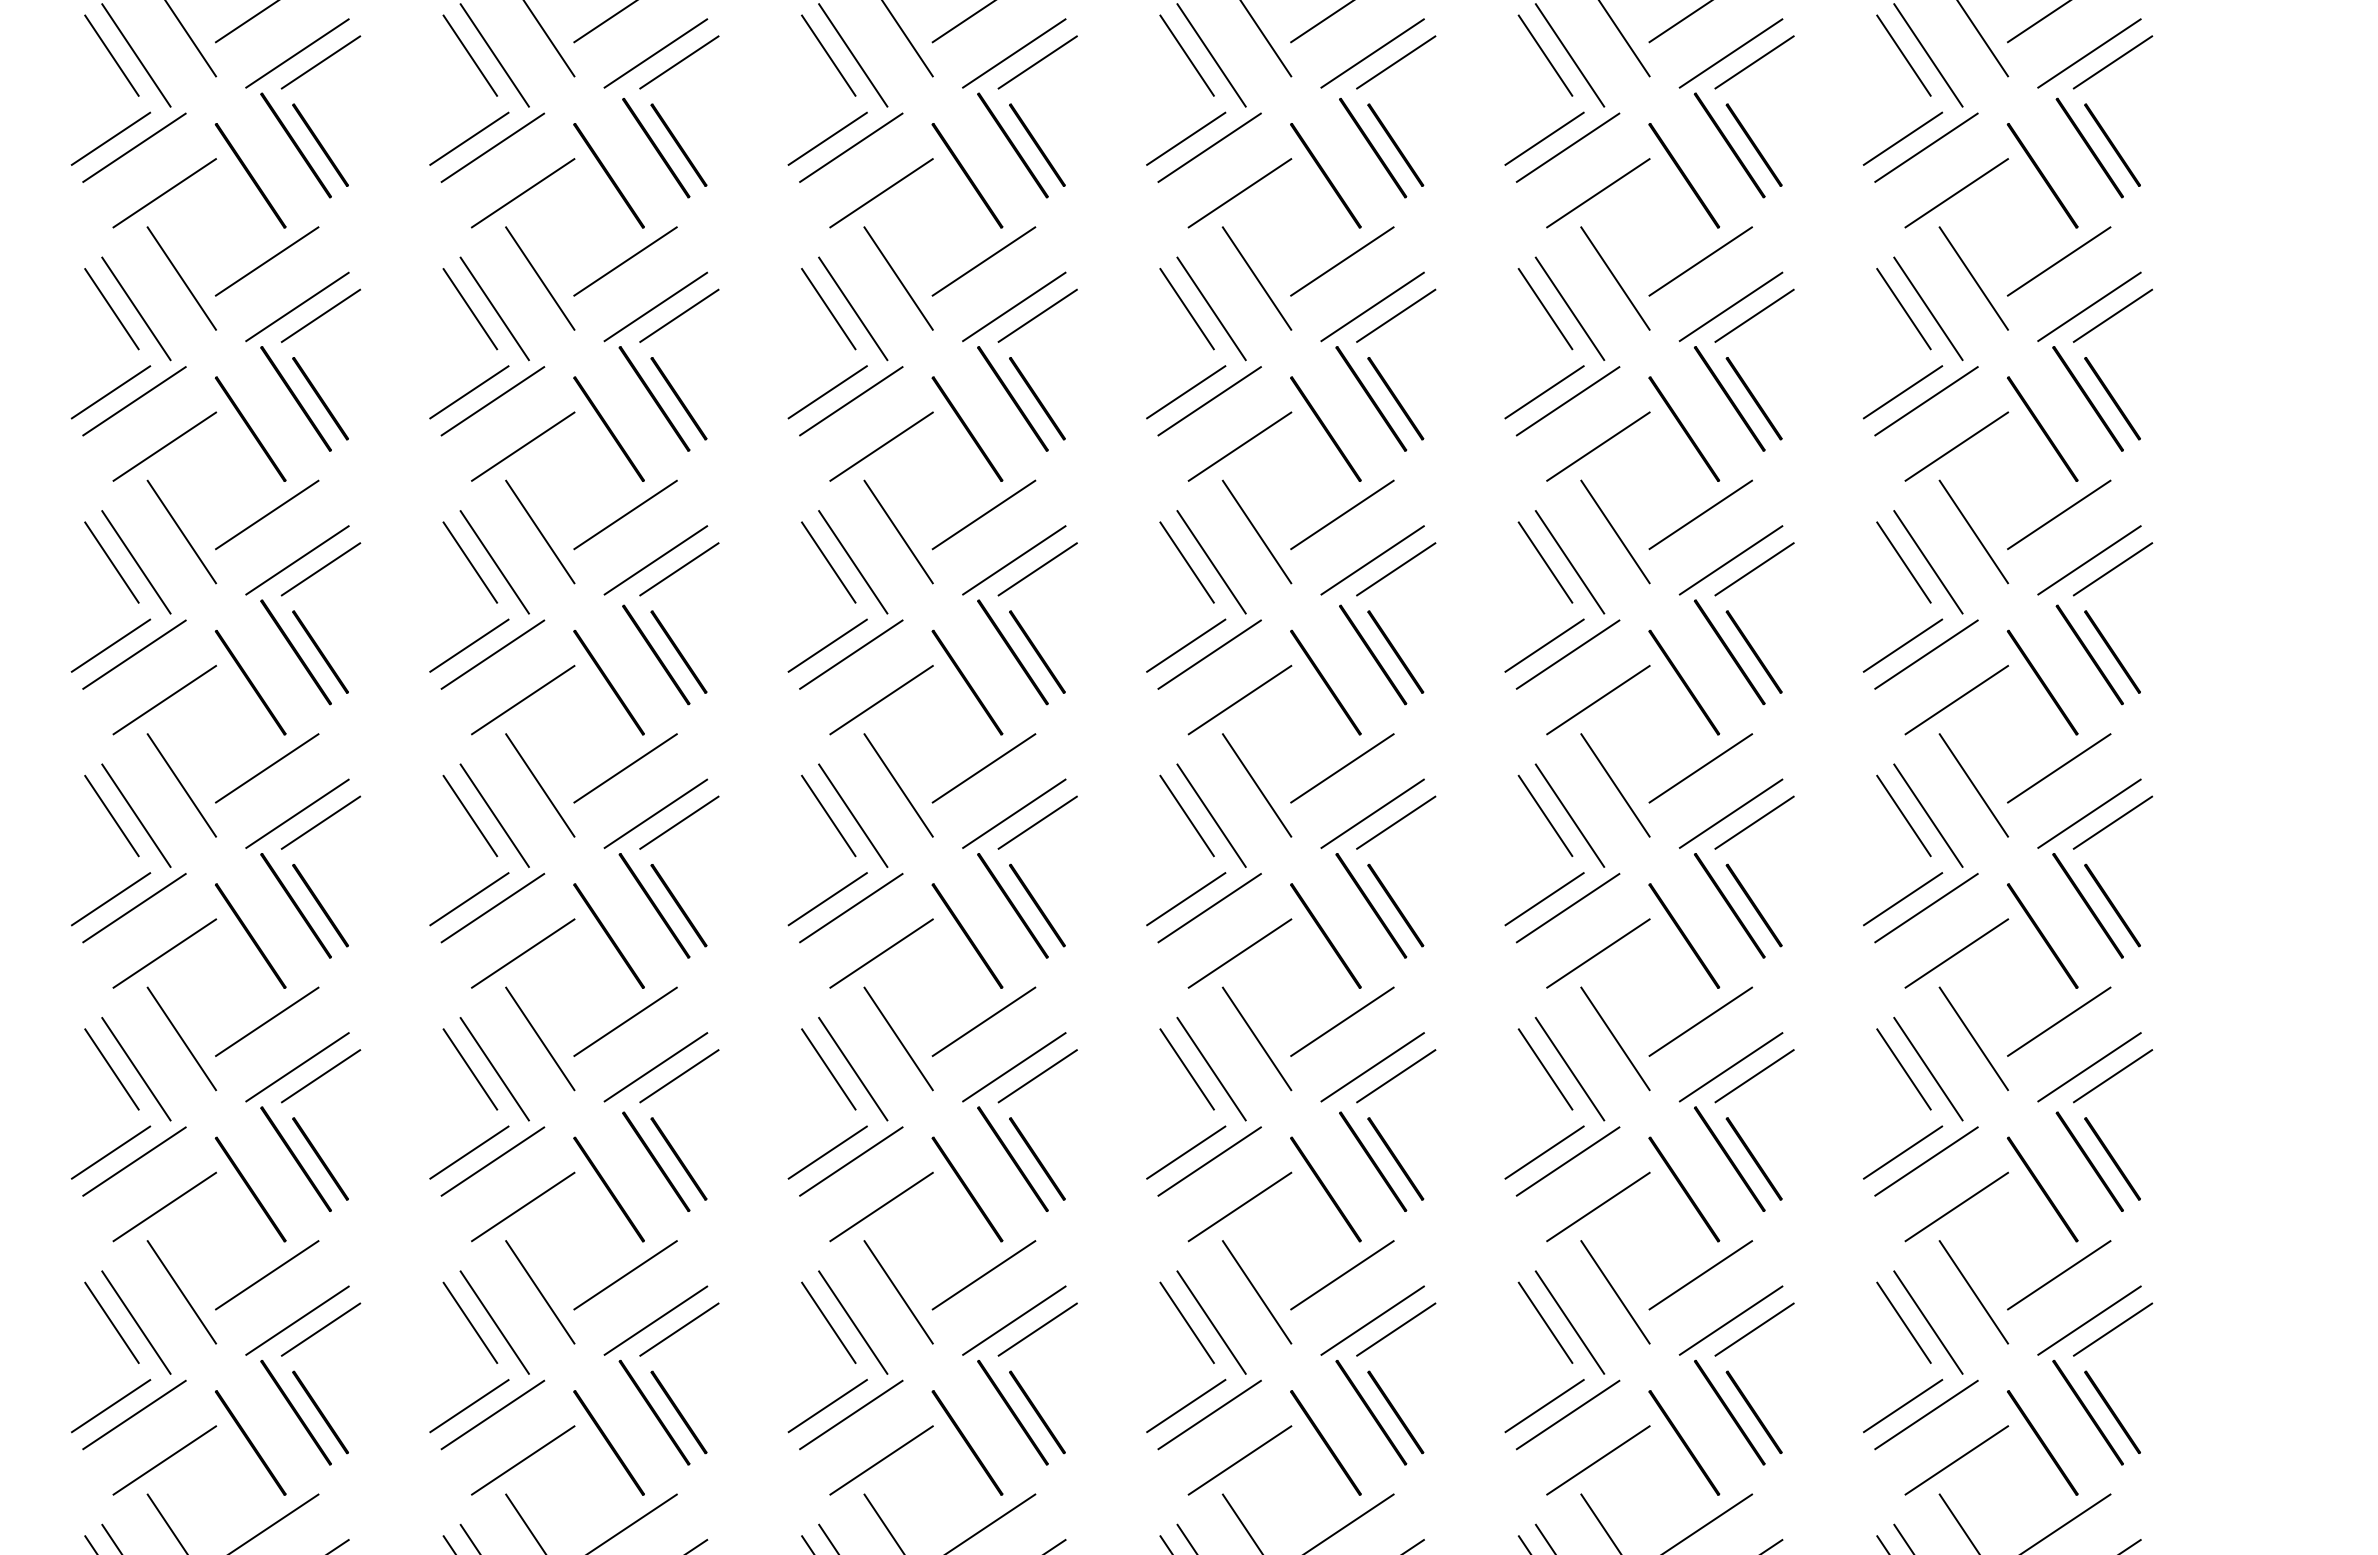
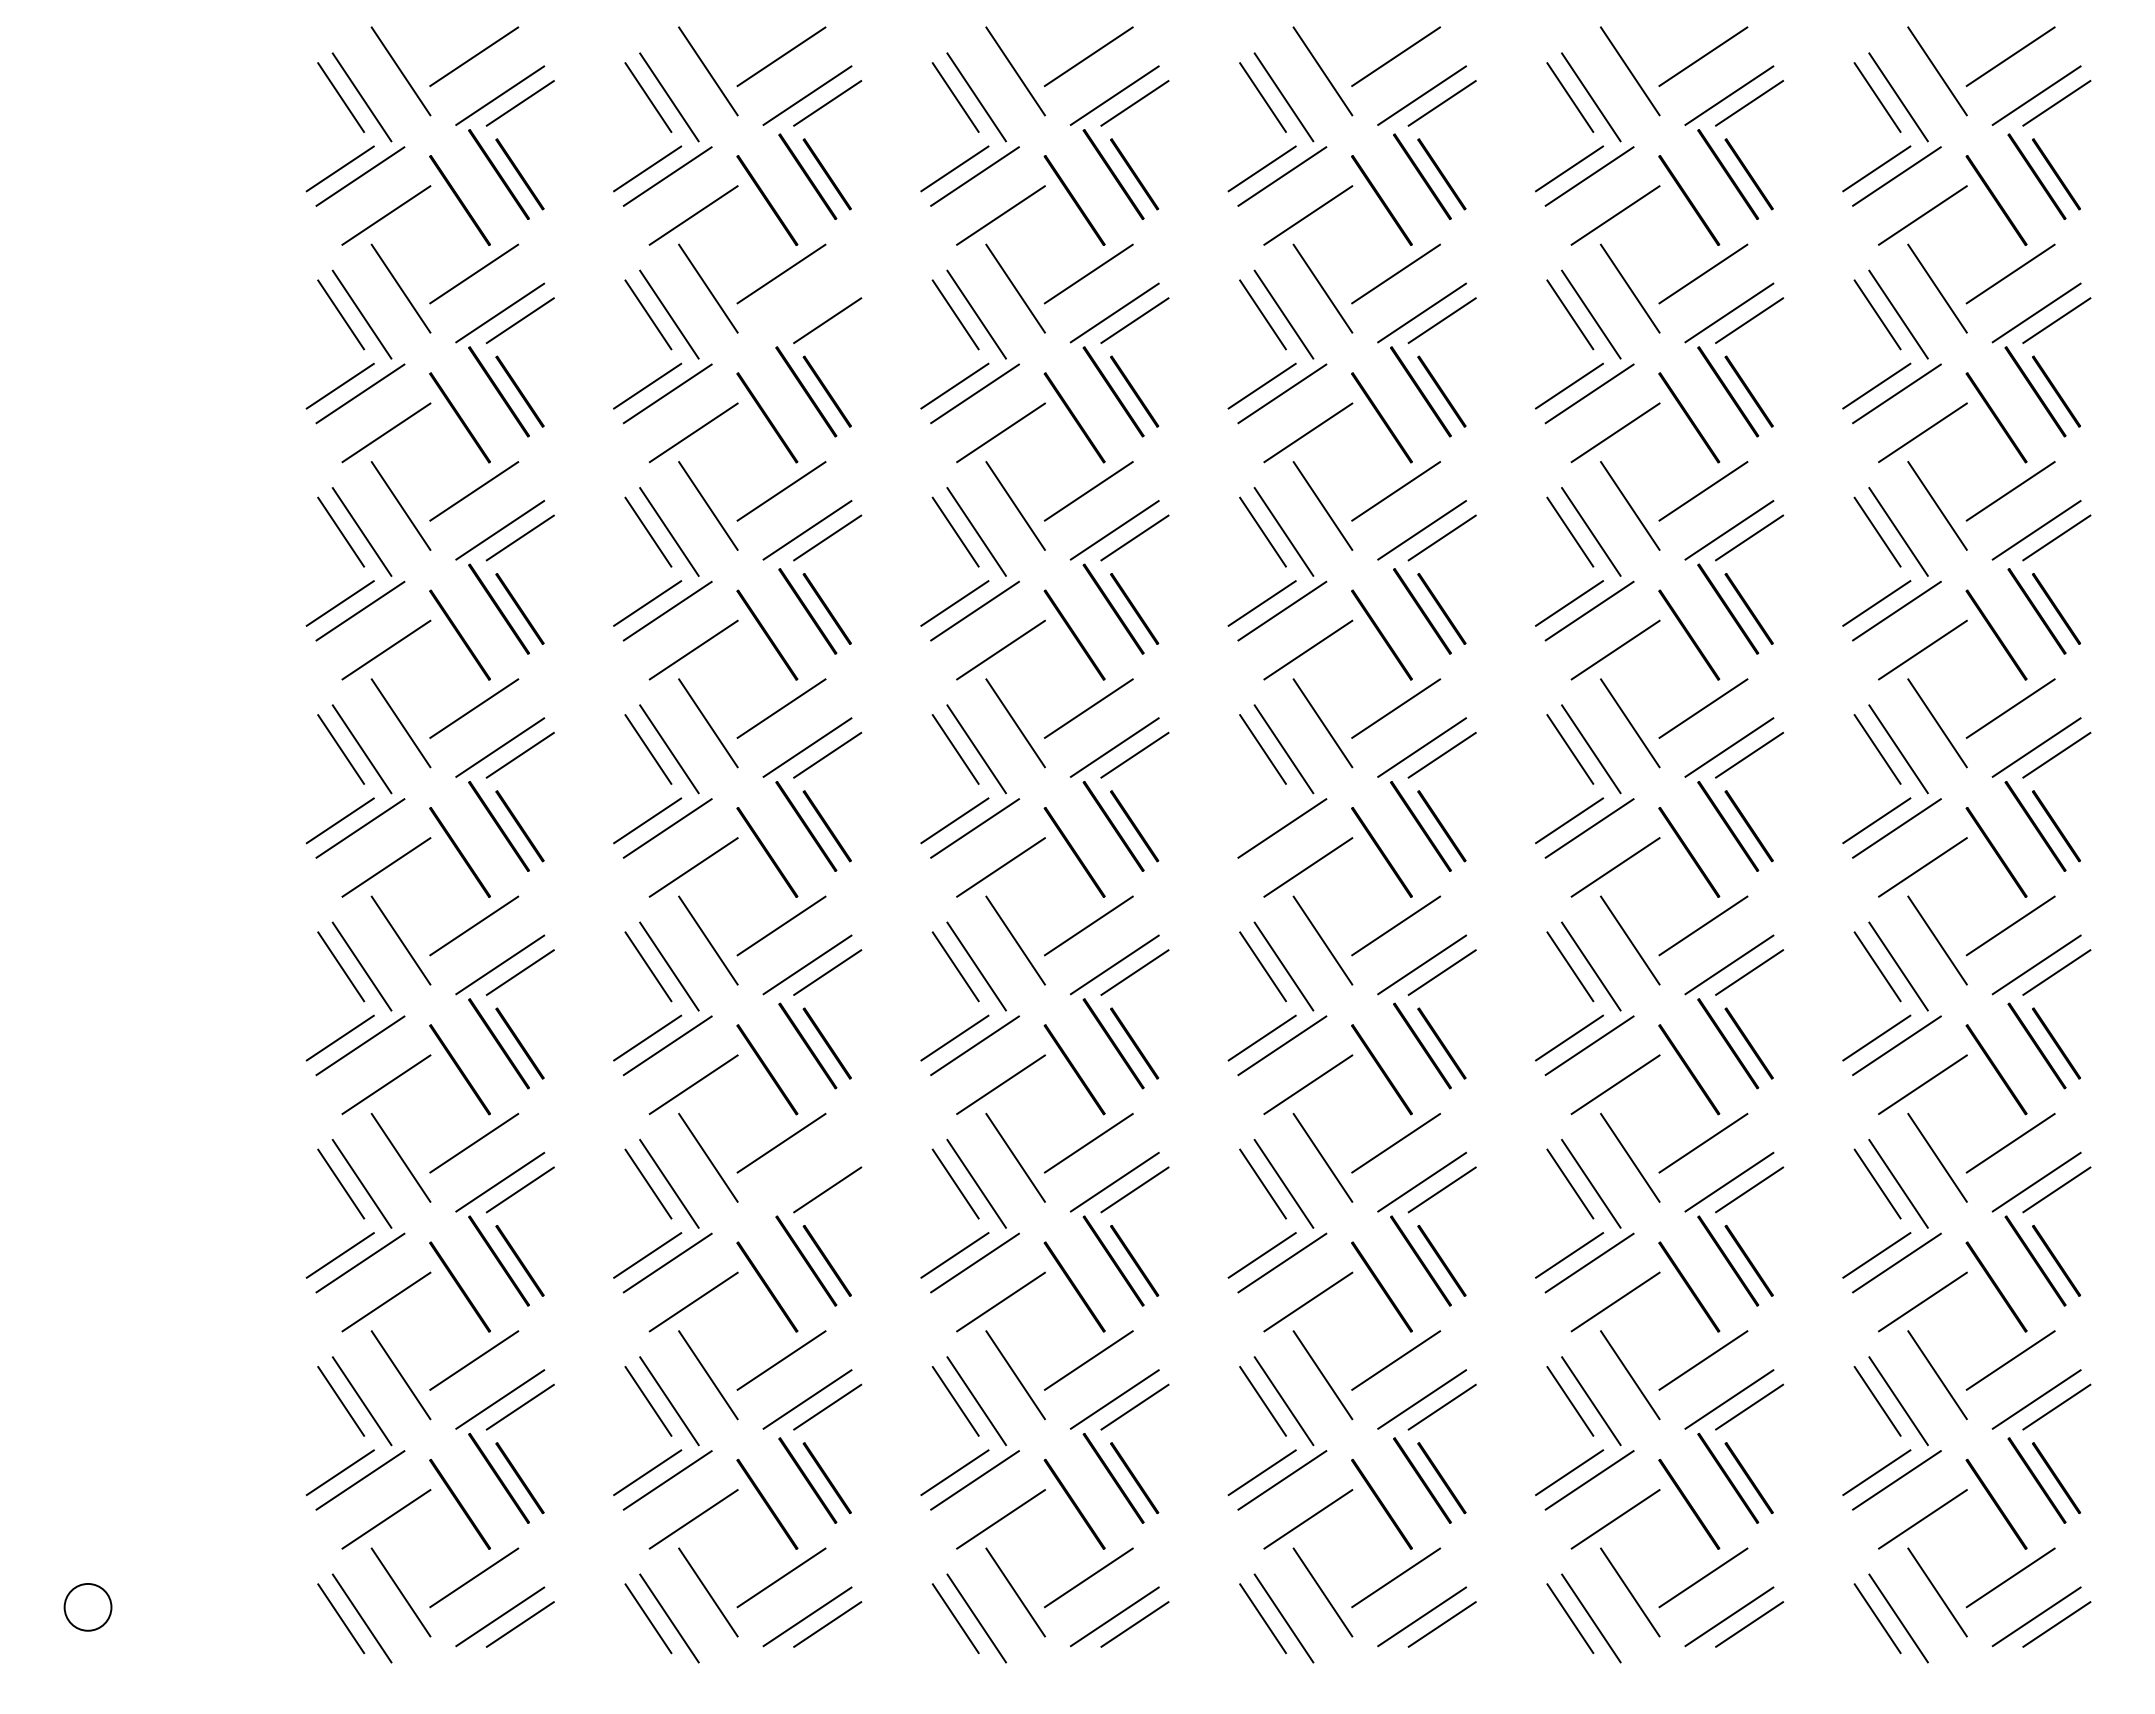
line: (655, 306) -> (807, 312), removed
line: (1185, 898) -> (1261, 820), removed
line: (655, 1319) -> (807, 1181), removed

